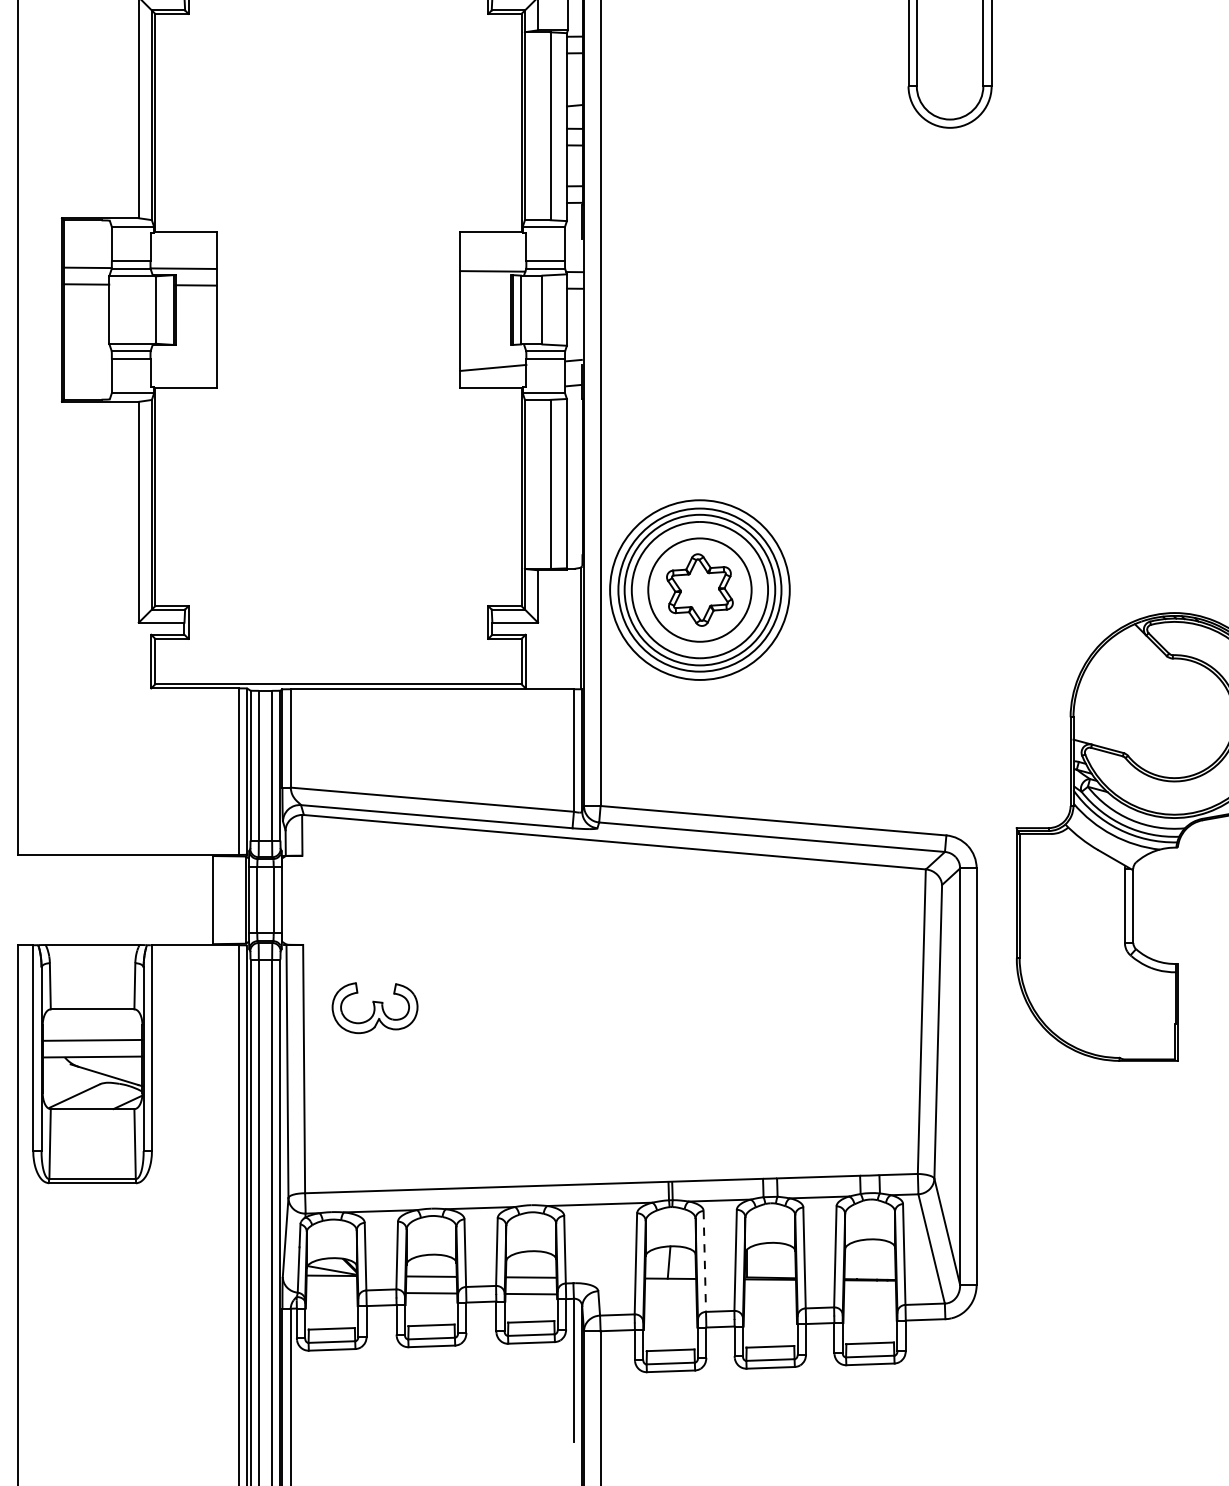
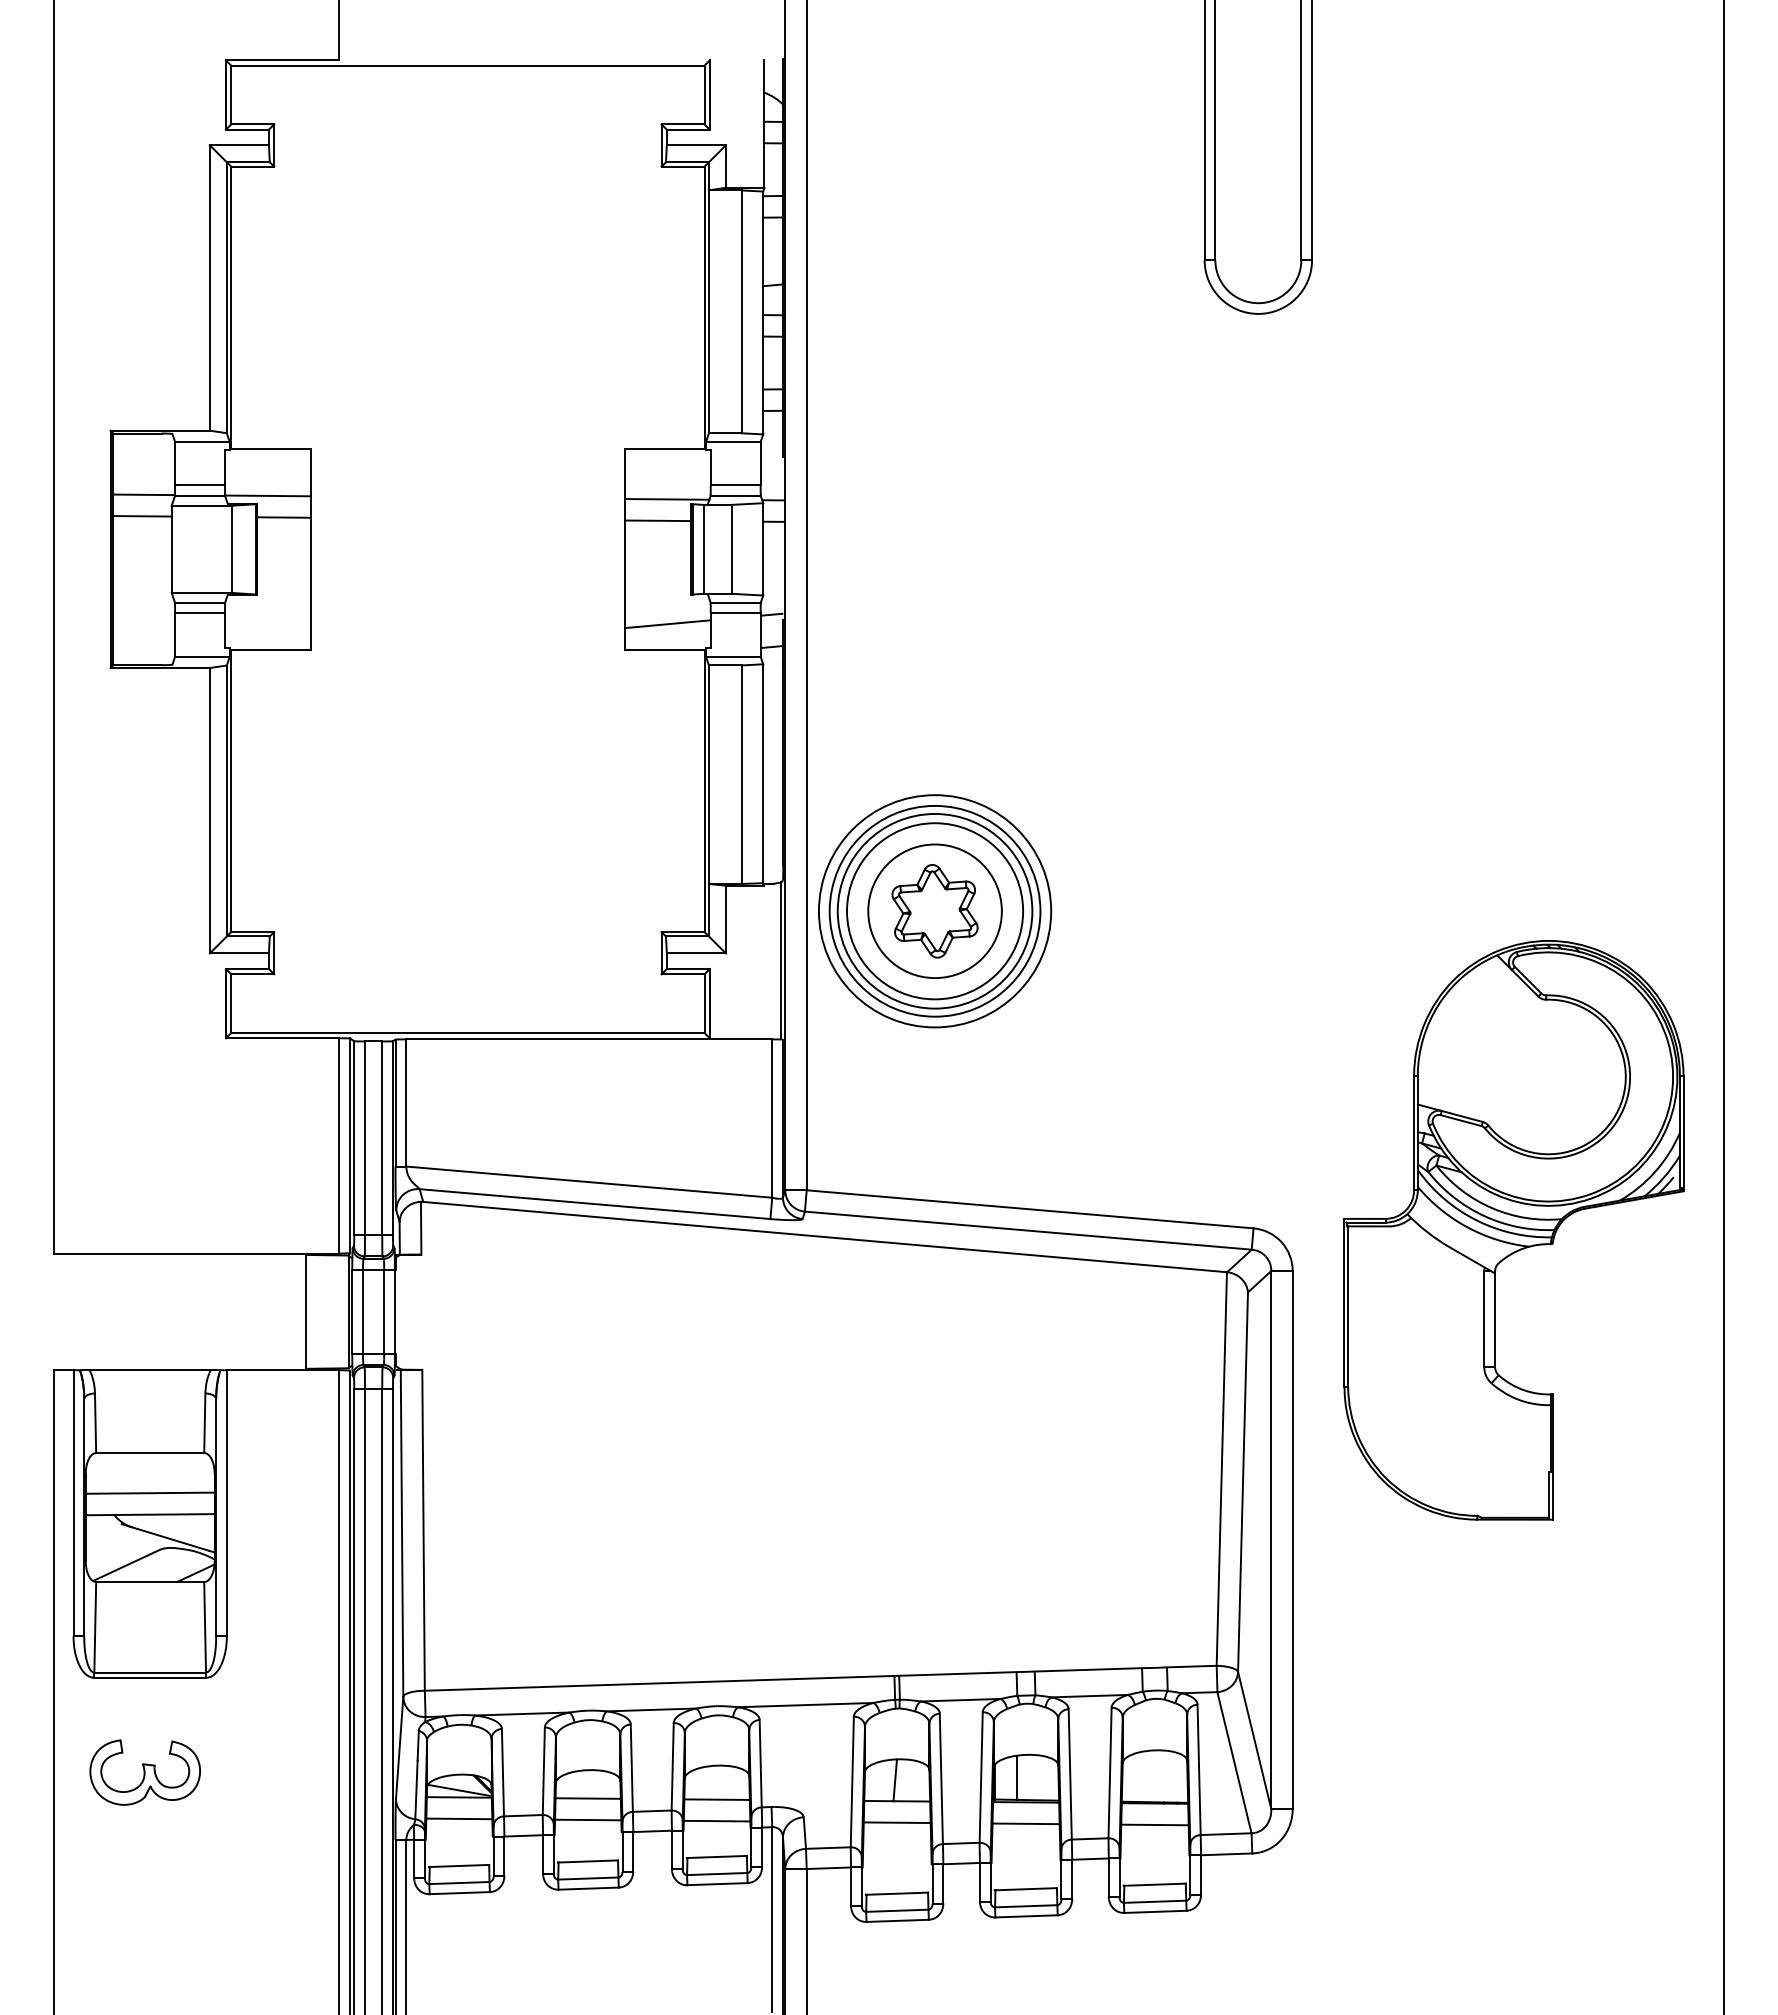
line: (485, 287) -> (658, 520), added
part: (374, 1008) -> (144, 1772), moved
line: (762, 1260) -> (1016, 1777), added
line: (704, 1261) -> (941, 1779), dashed -> solid
line: (331, 1292) -> (459, 1818), added
line: (670, 1295) -> (896, 1822), added
line: (769, 1295) -> (1025, 1823), added
line: (869, 1296) -> (1154, 1824), added

